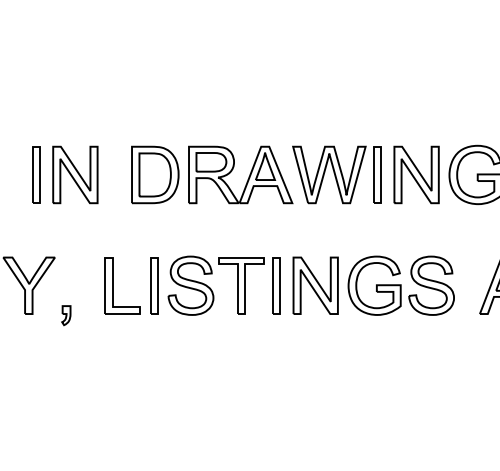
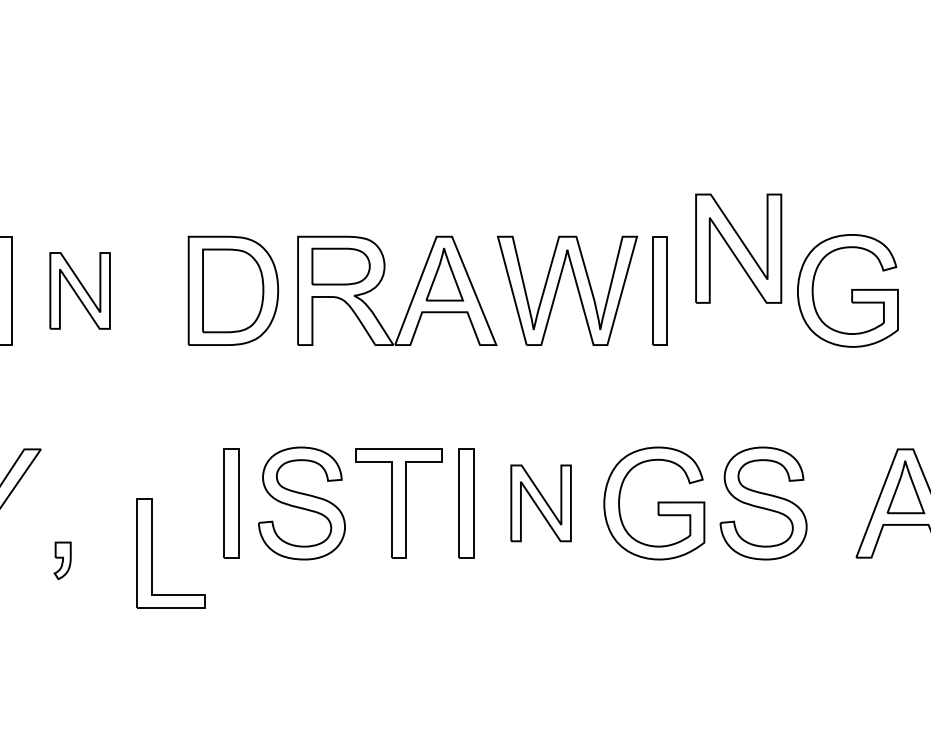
part: (75, 174) -> (80, 289), size x0.7
part: (416, 174) -> (738, 247), moved
part: (113, 285) -> (153, 552), moved
part: (315, 285) -> (540, 502), size x0.7

